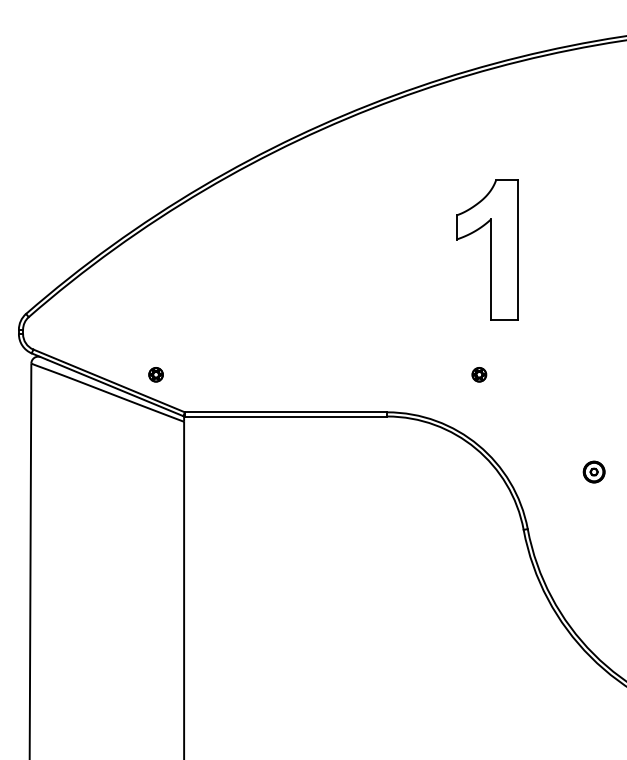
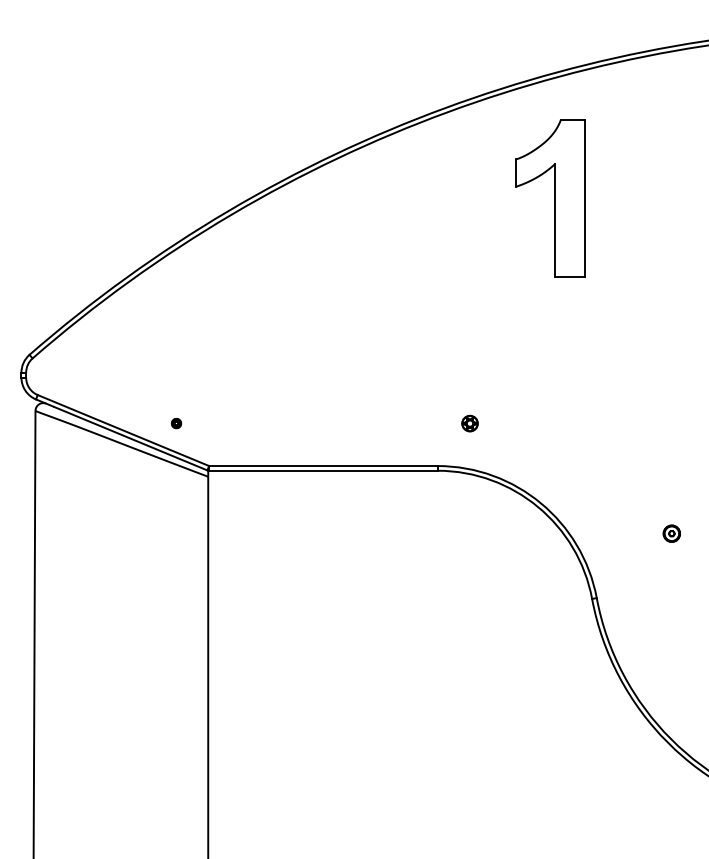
part: (486, 249) -> (550, 198), moved
part: (156, 374) -> (176, 423), size x0.6
part: (478, 374) -> (469, 423), moved
part: (593, 471) -> (671, 533), size x0.7

